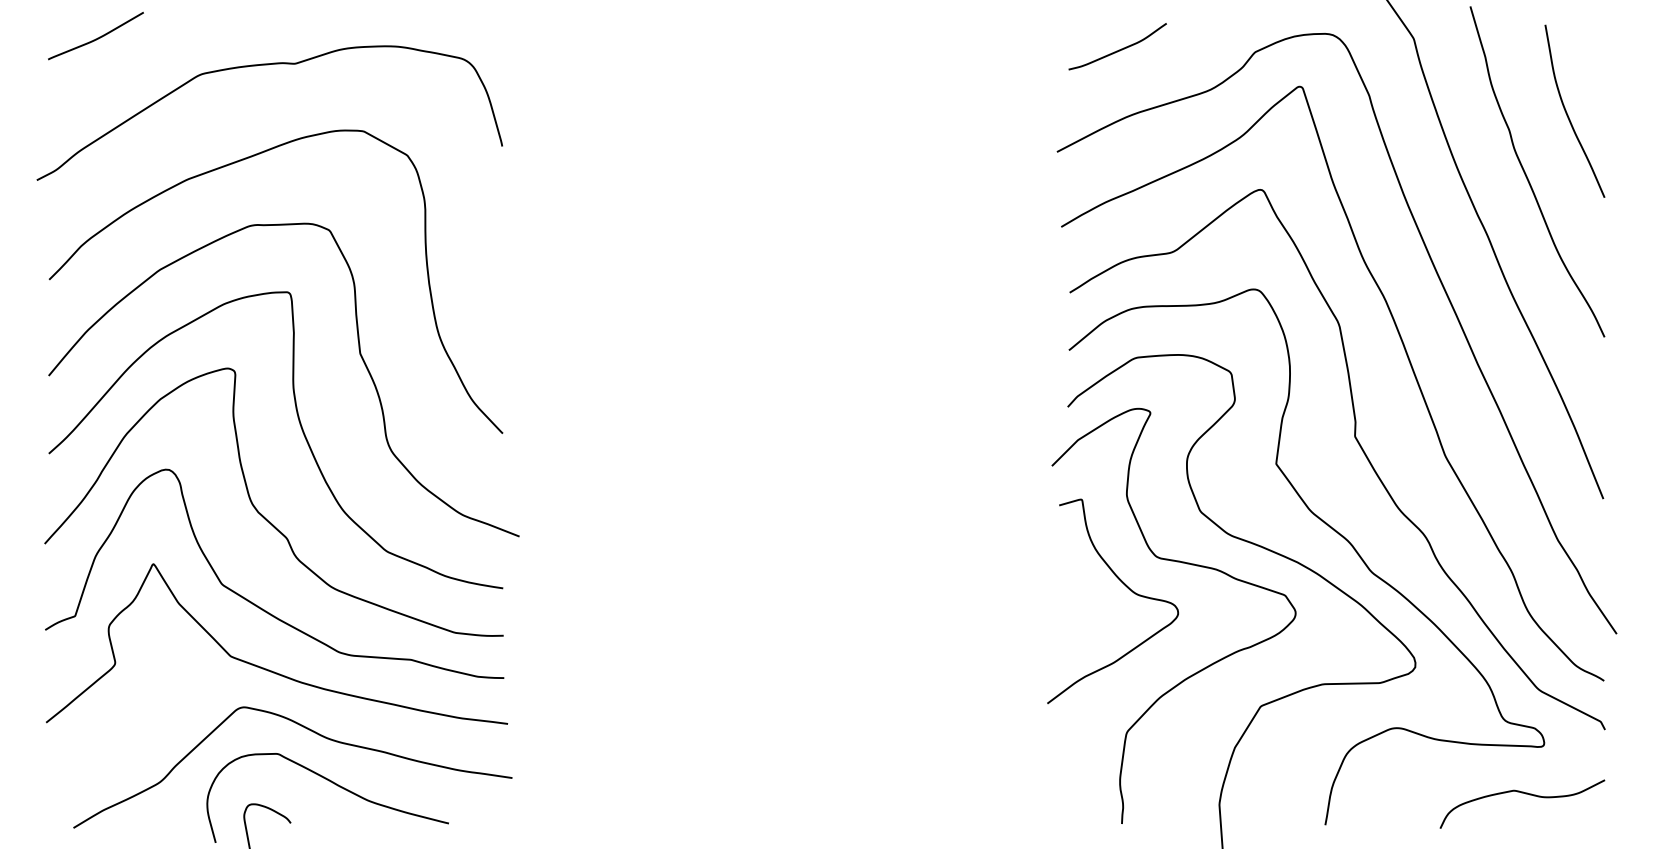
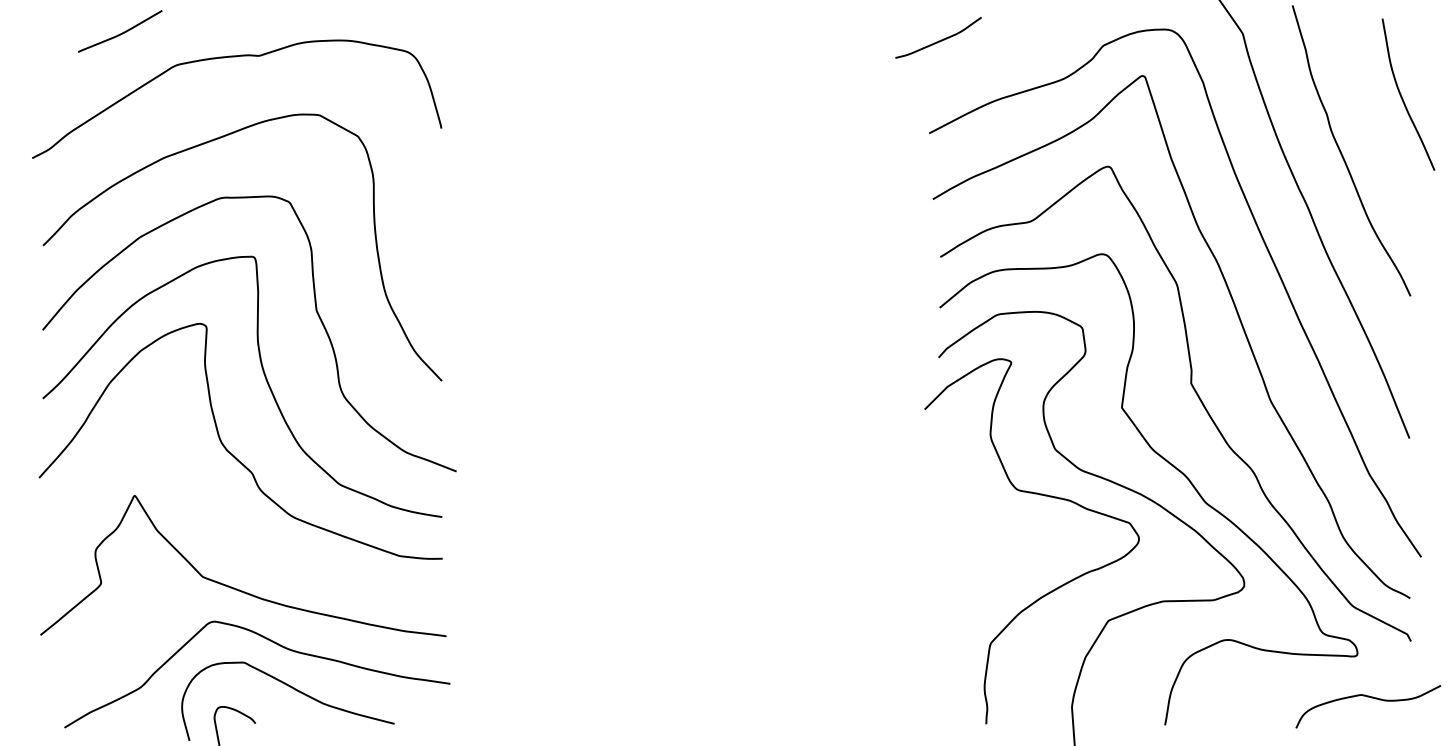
curve: (96, 38) -> (120, 33), moved
curve: (1117, 49) -> (938, 40), moved
curve: (1568, 113) -> (1402, 96), moved
curve: (1126, 587) -> (990, 516), removed
curve: (255, 603) -> (224, 530), removed
curve: (1526, 794) -> (1371, 698), moved

